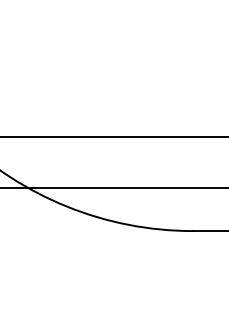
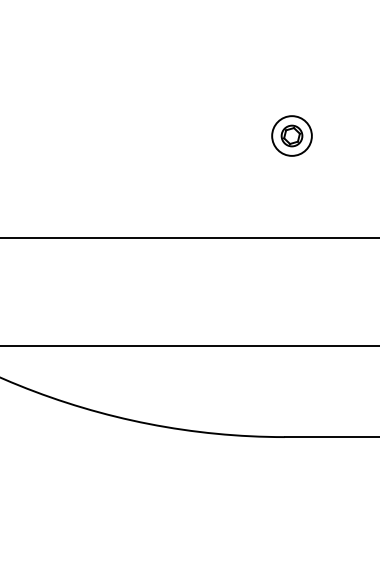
part: (196, 88) -> (292, 136), added

